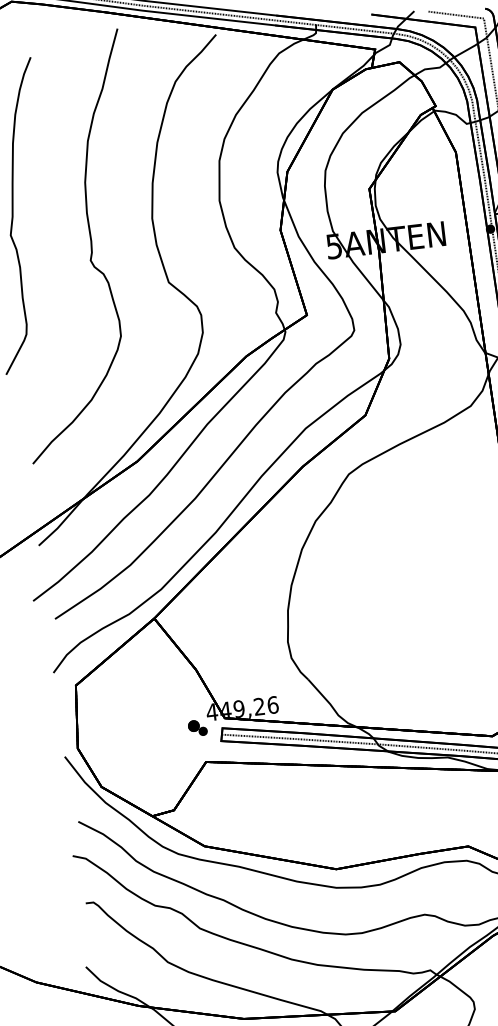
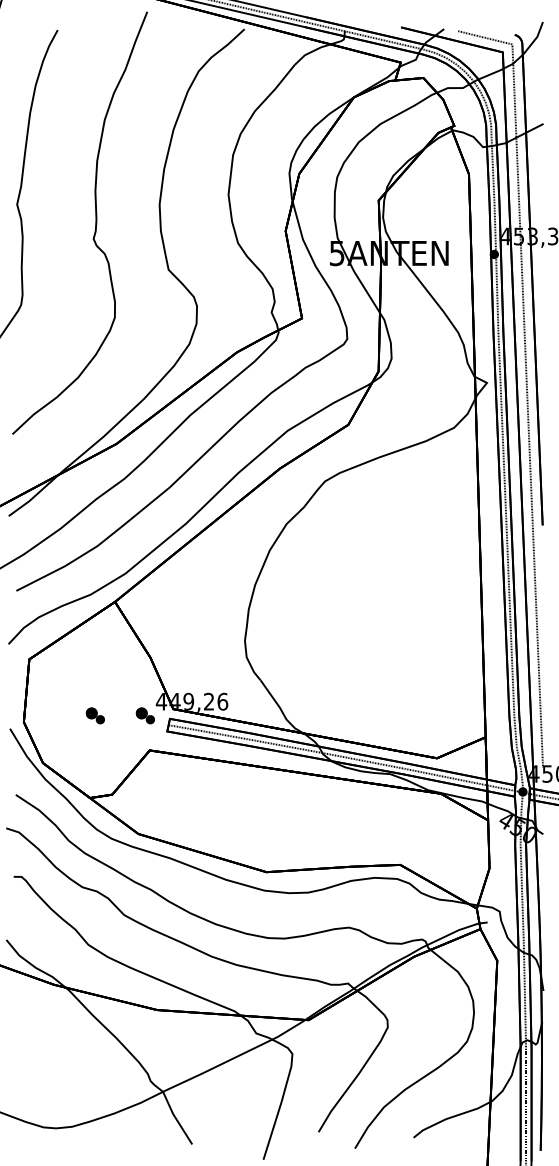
part: (147, 733) -> (94, 715), added

